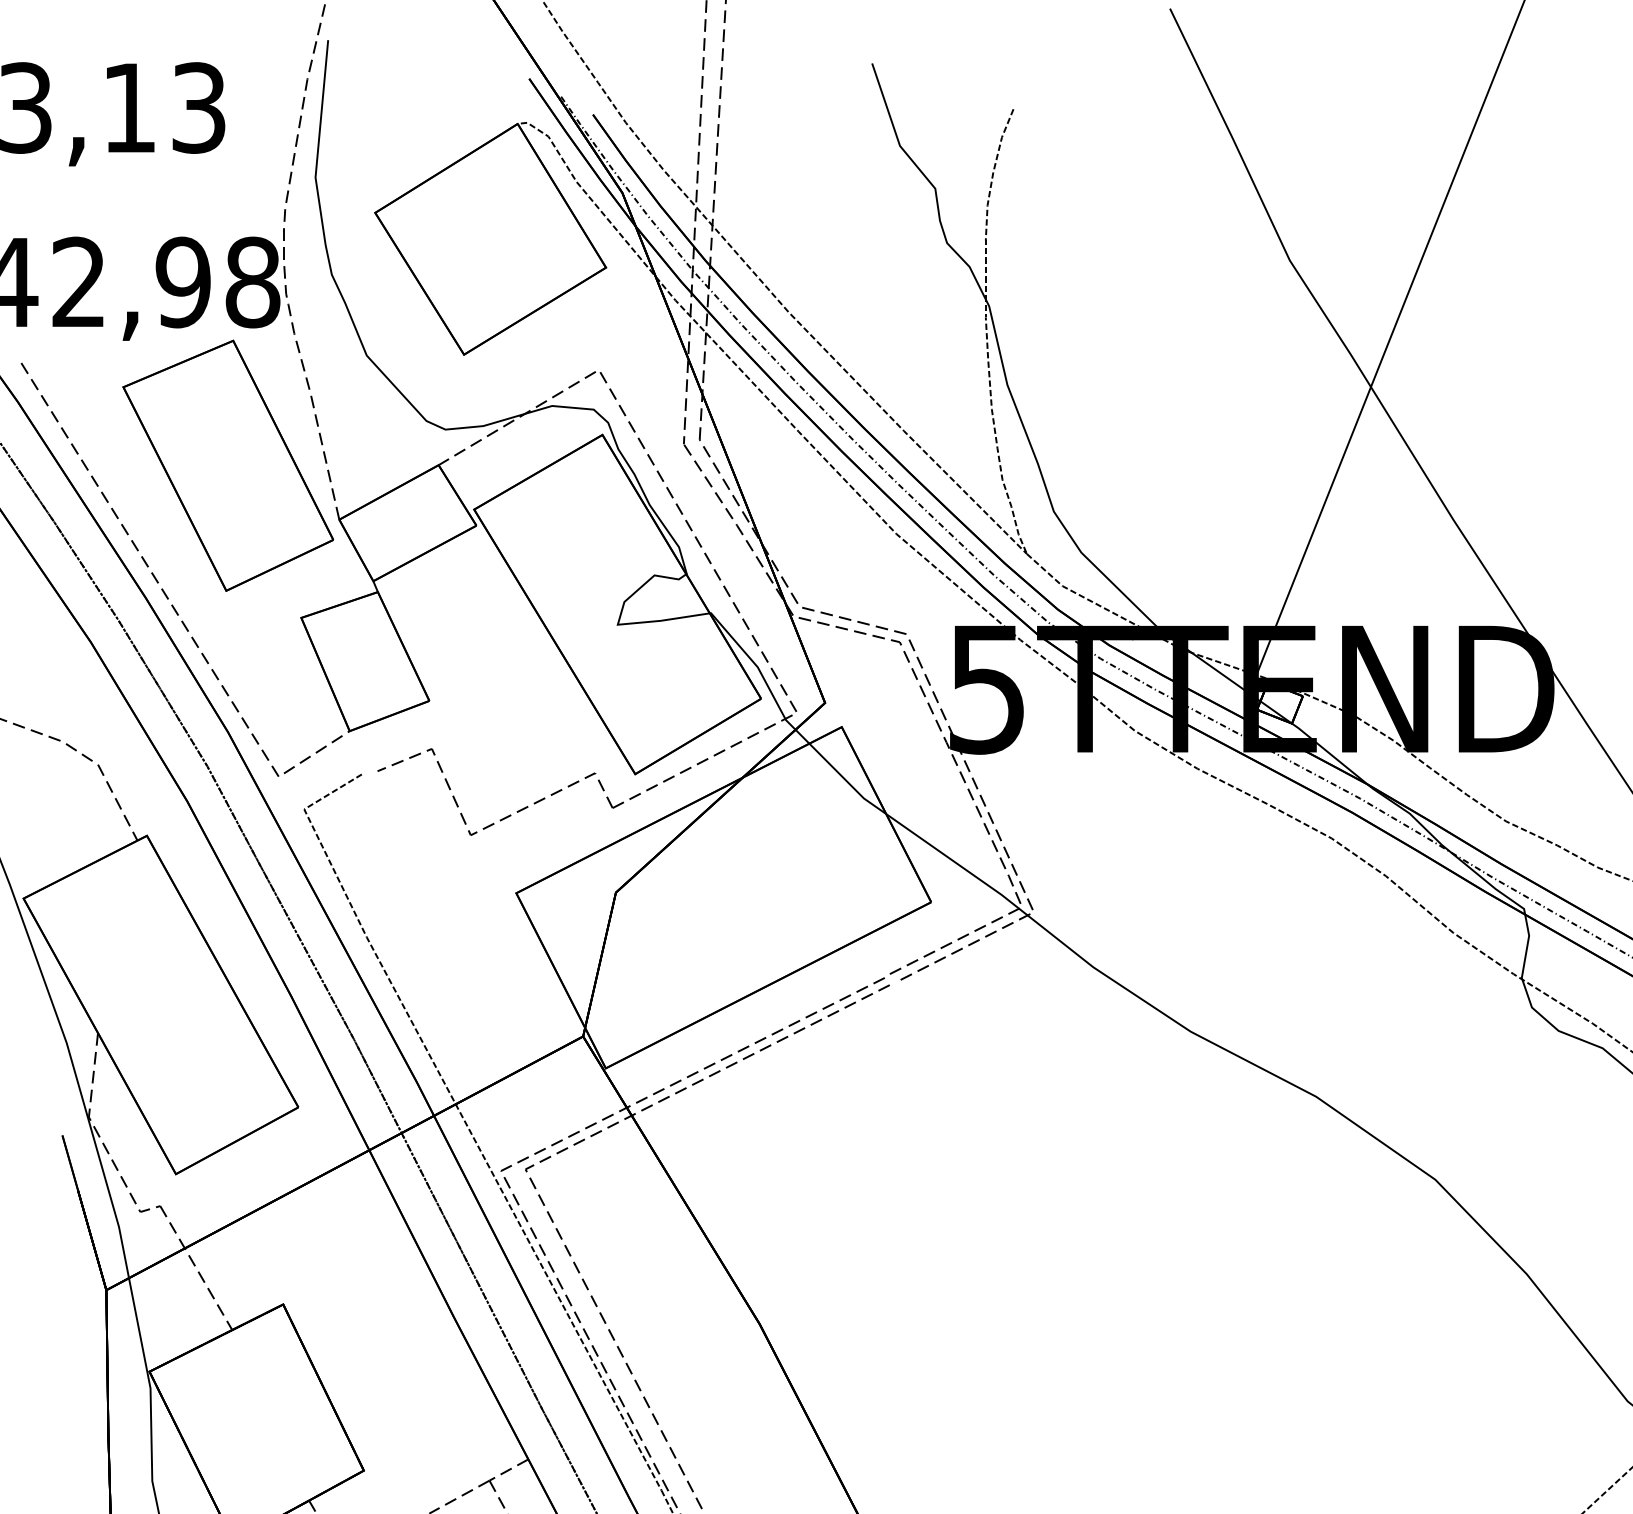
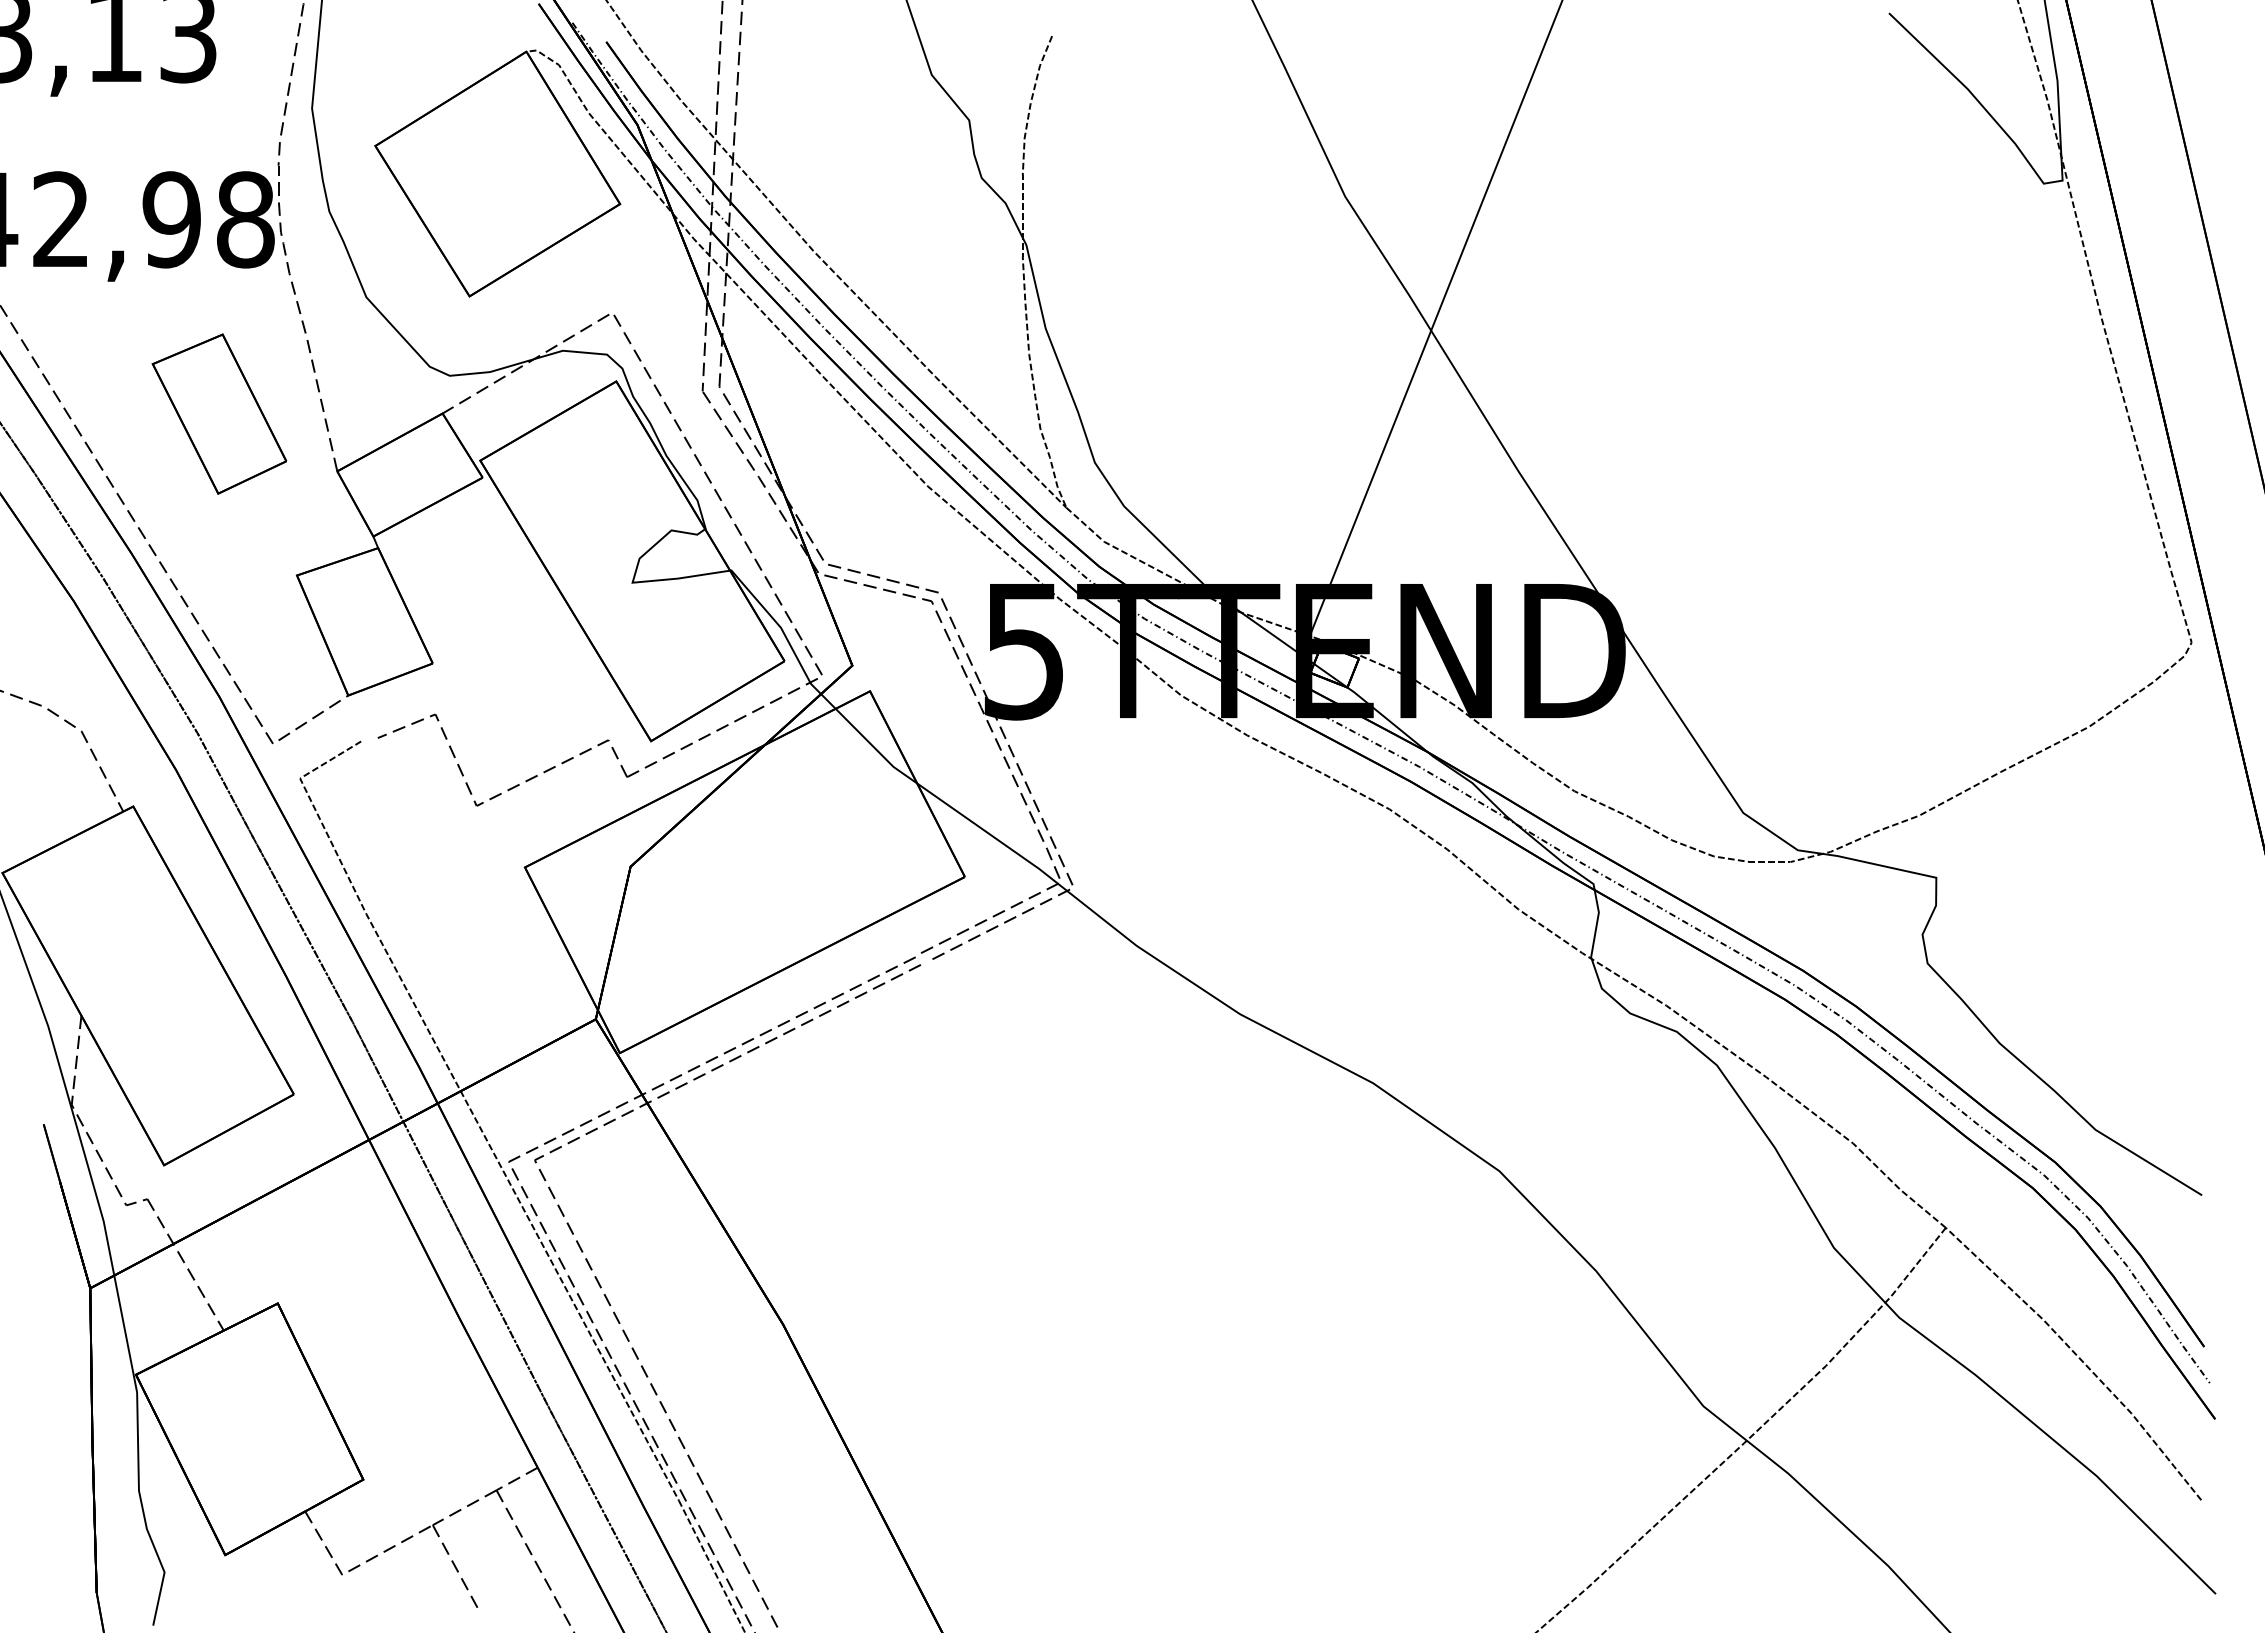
part: (228, 465) -> (219, 413), size x0.6

